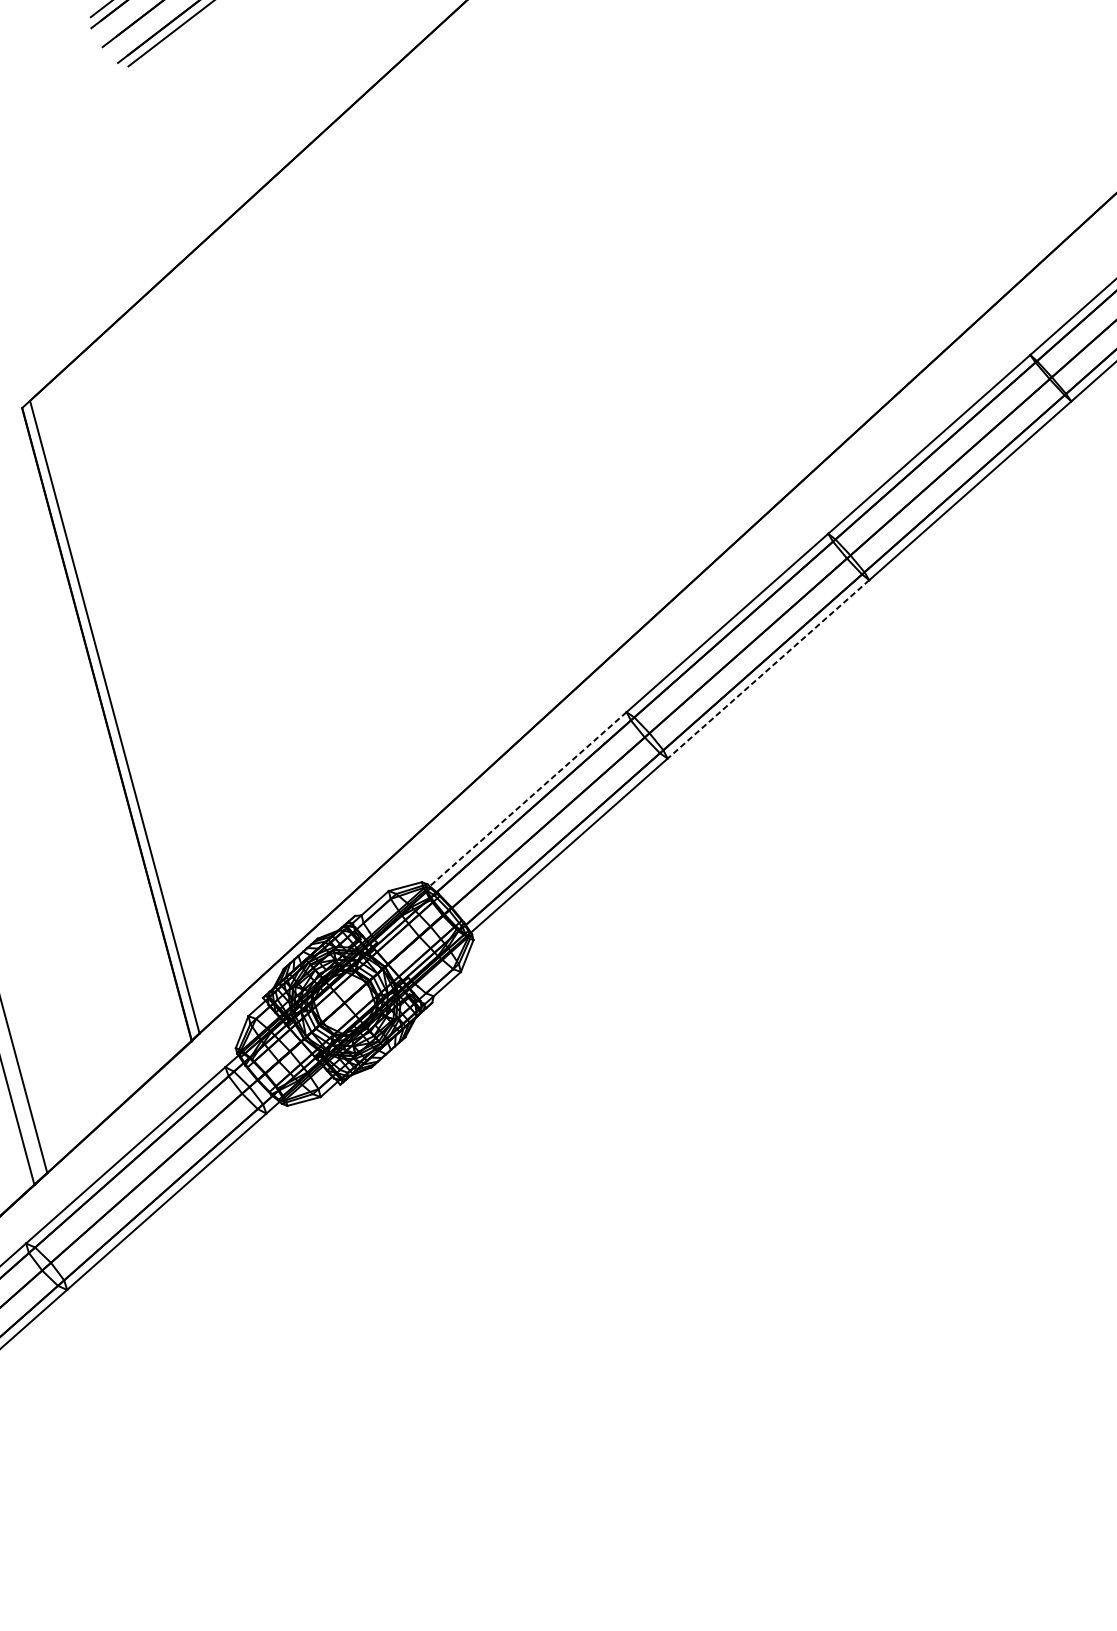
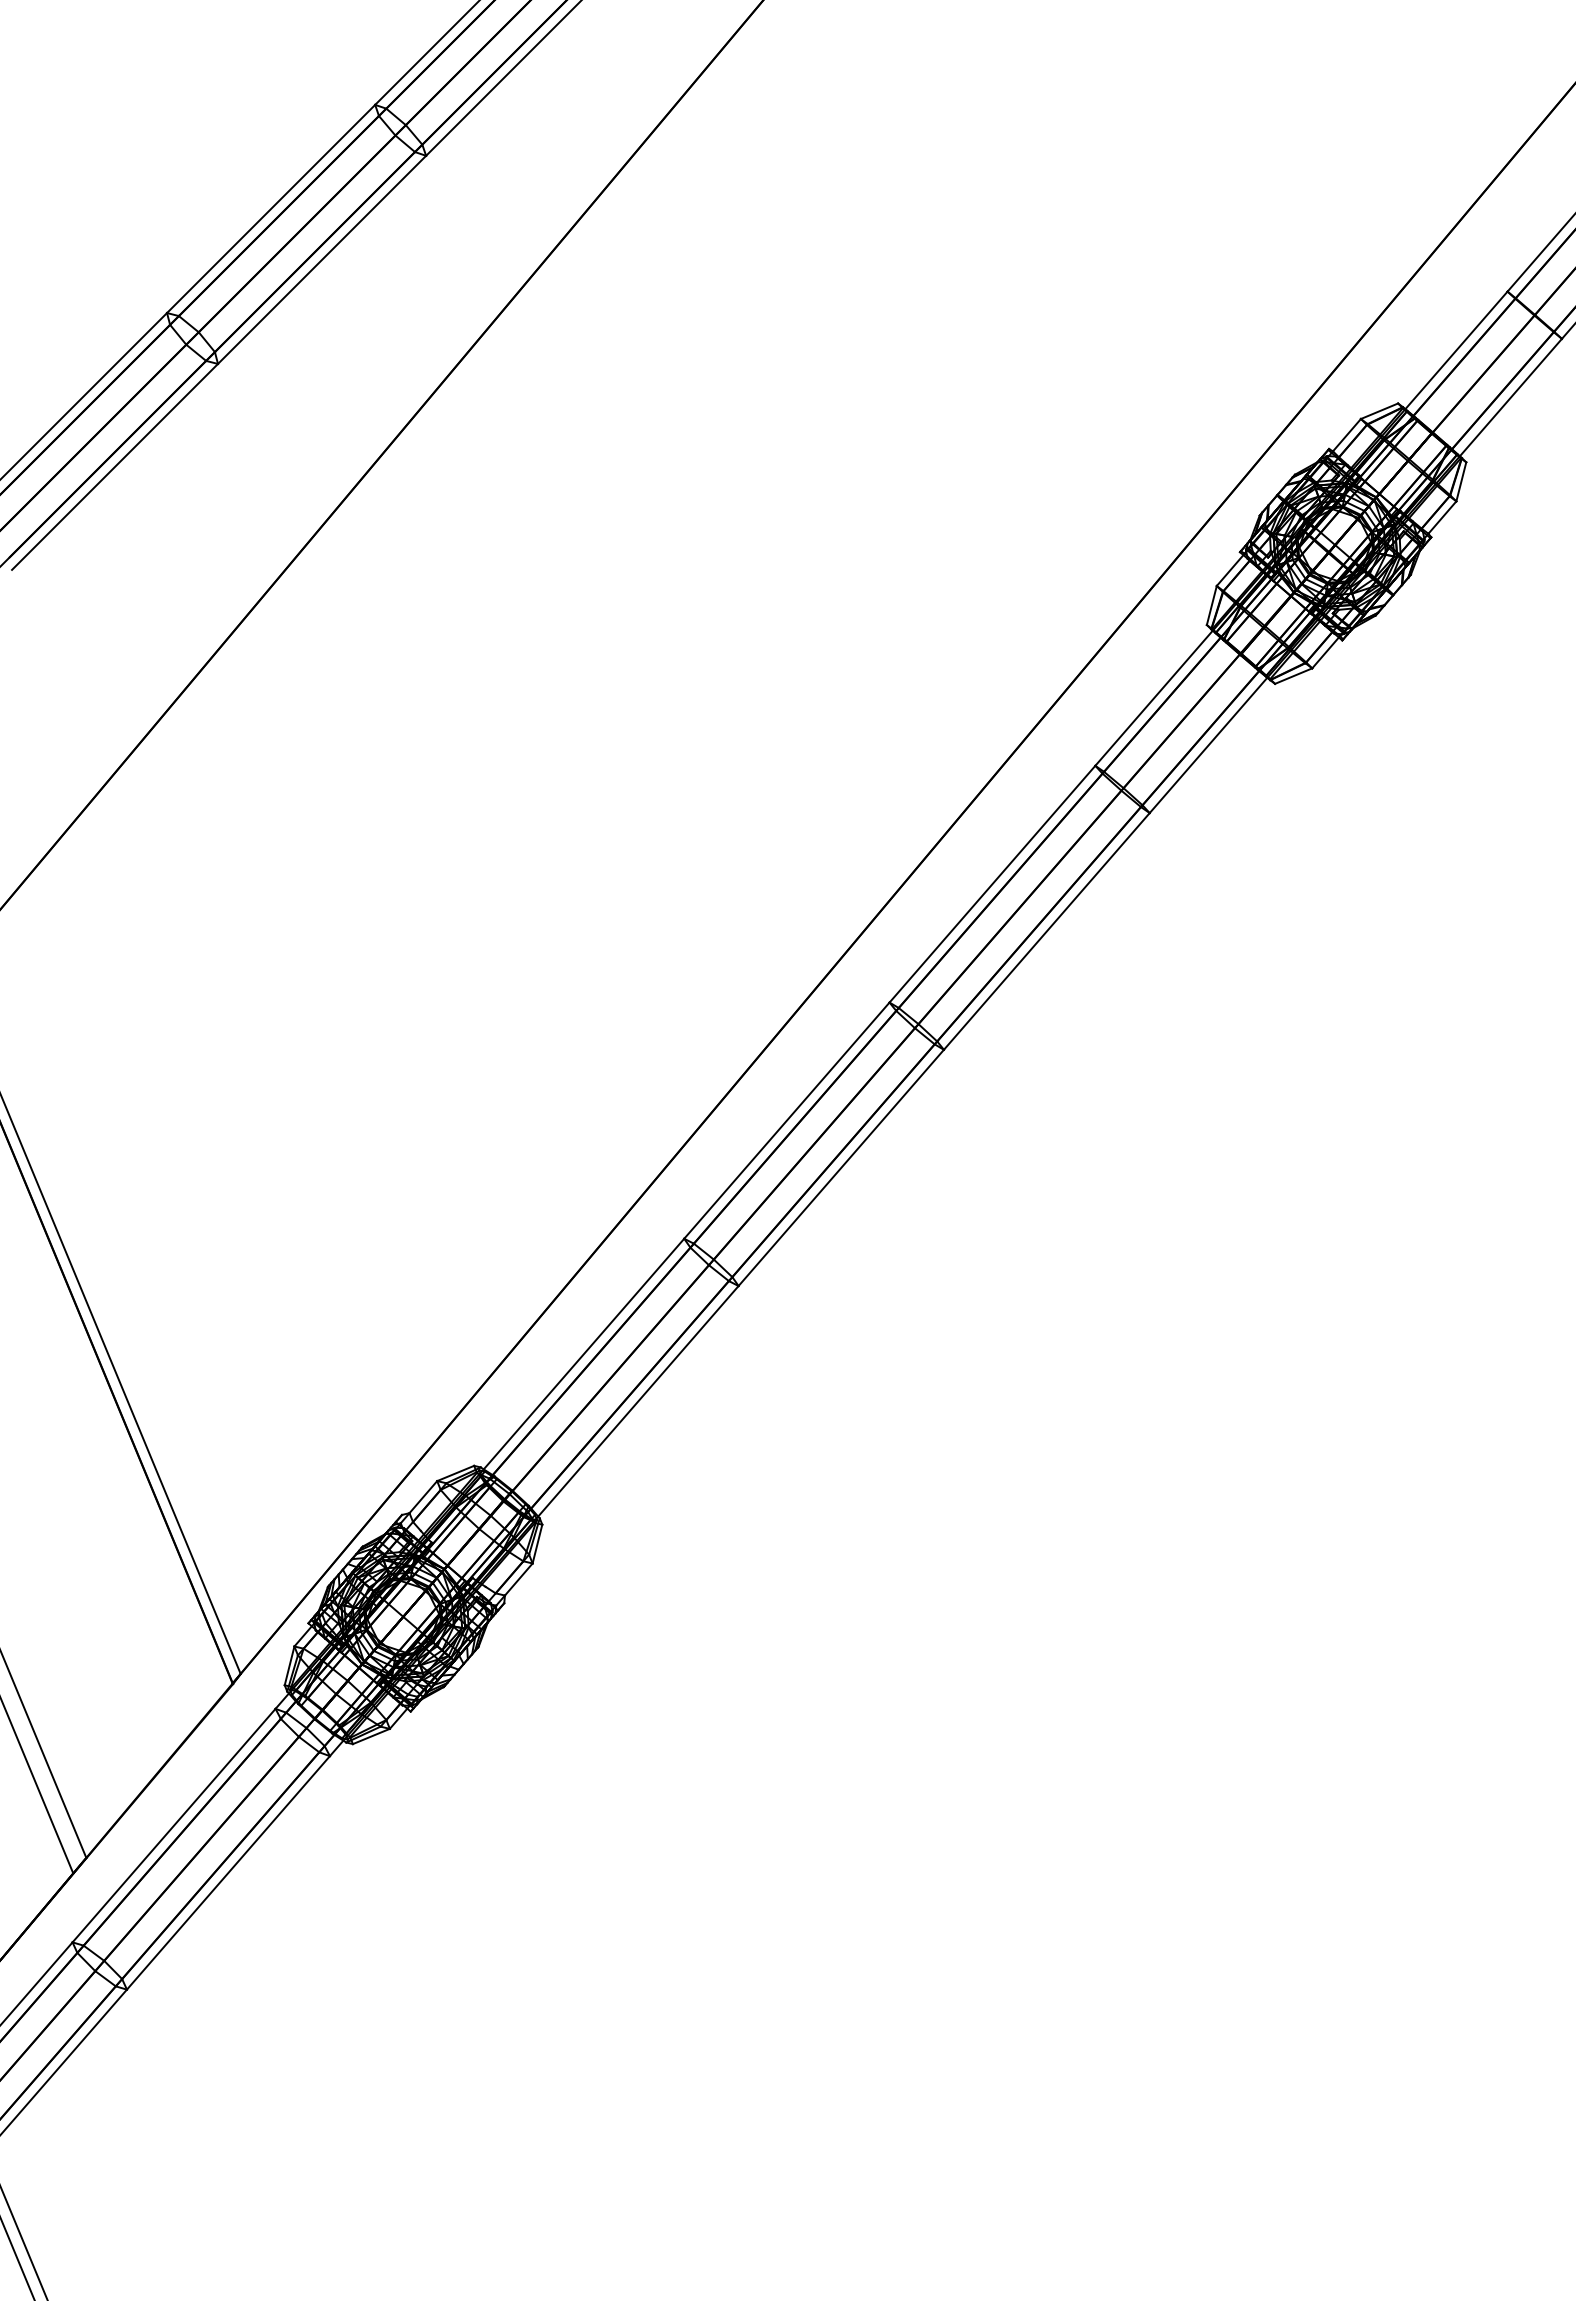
line: (767, 669) -> (840, 1168), dashed -> solid
line: (525, 801) -> (581, 1356), dashed -> solid

